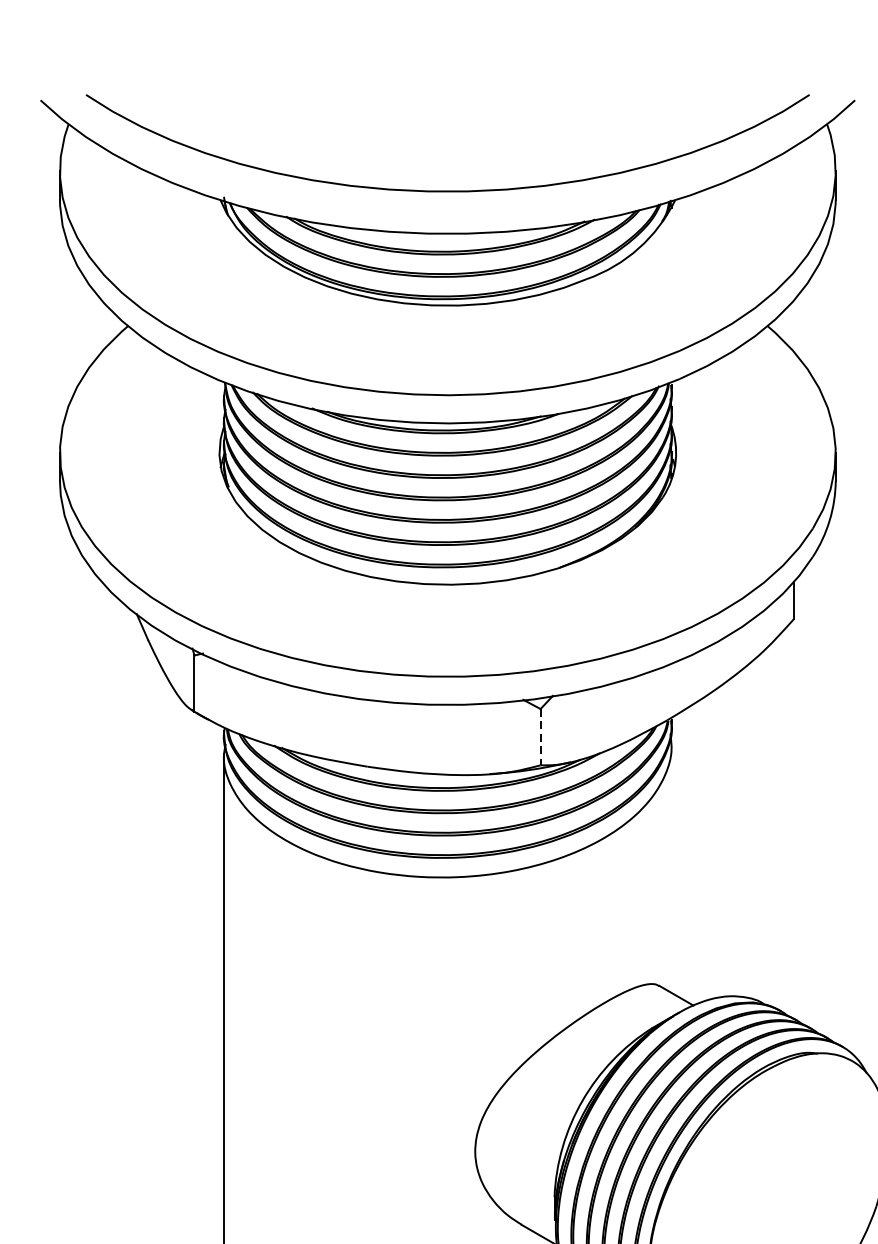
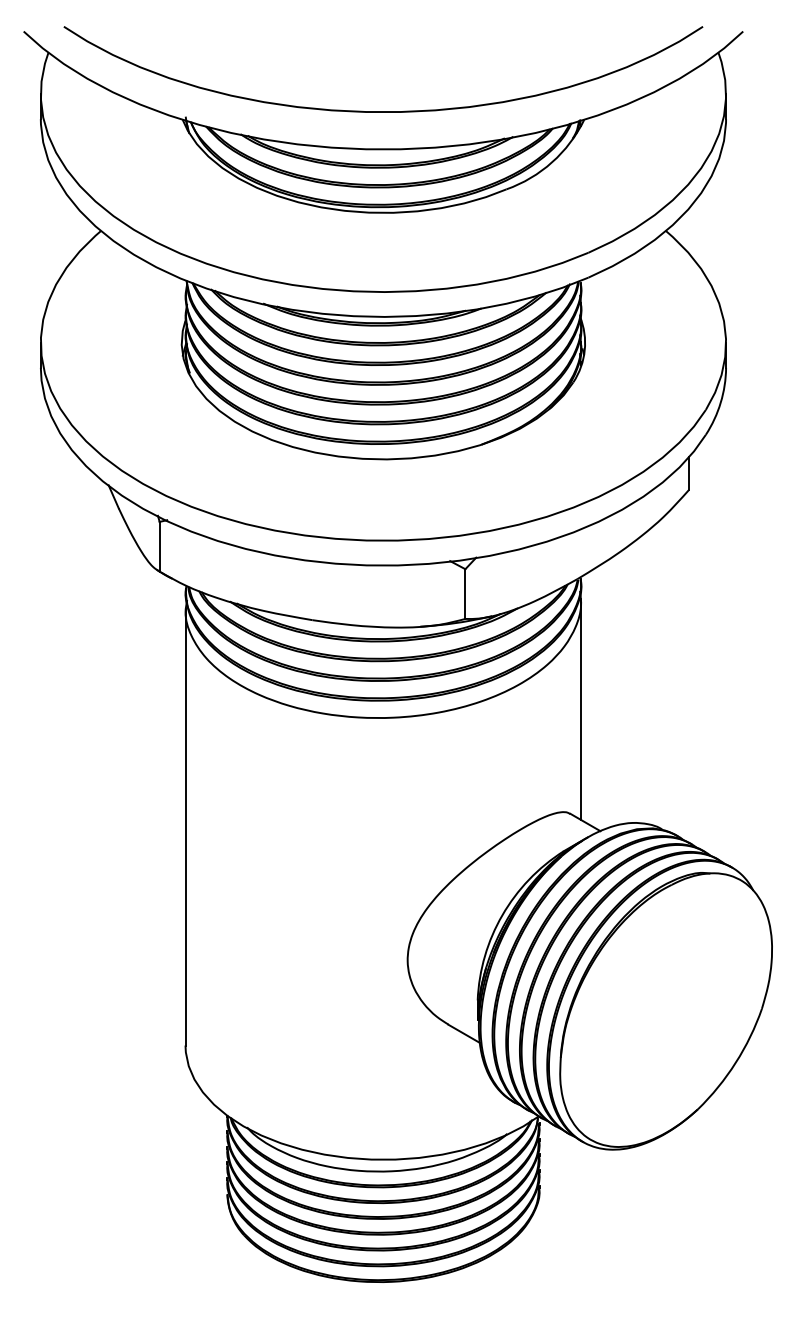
line: (540, 737) -> (465, 594), dashed -> solid
line: (672, 867) -> (581, 709), added

